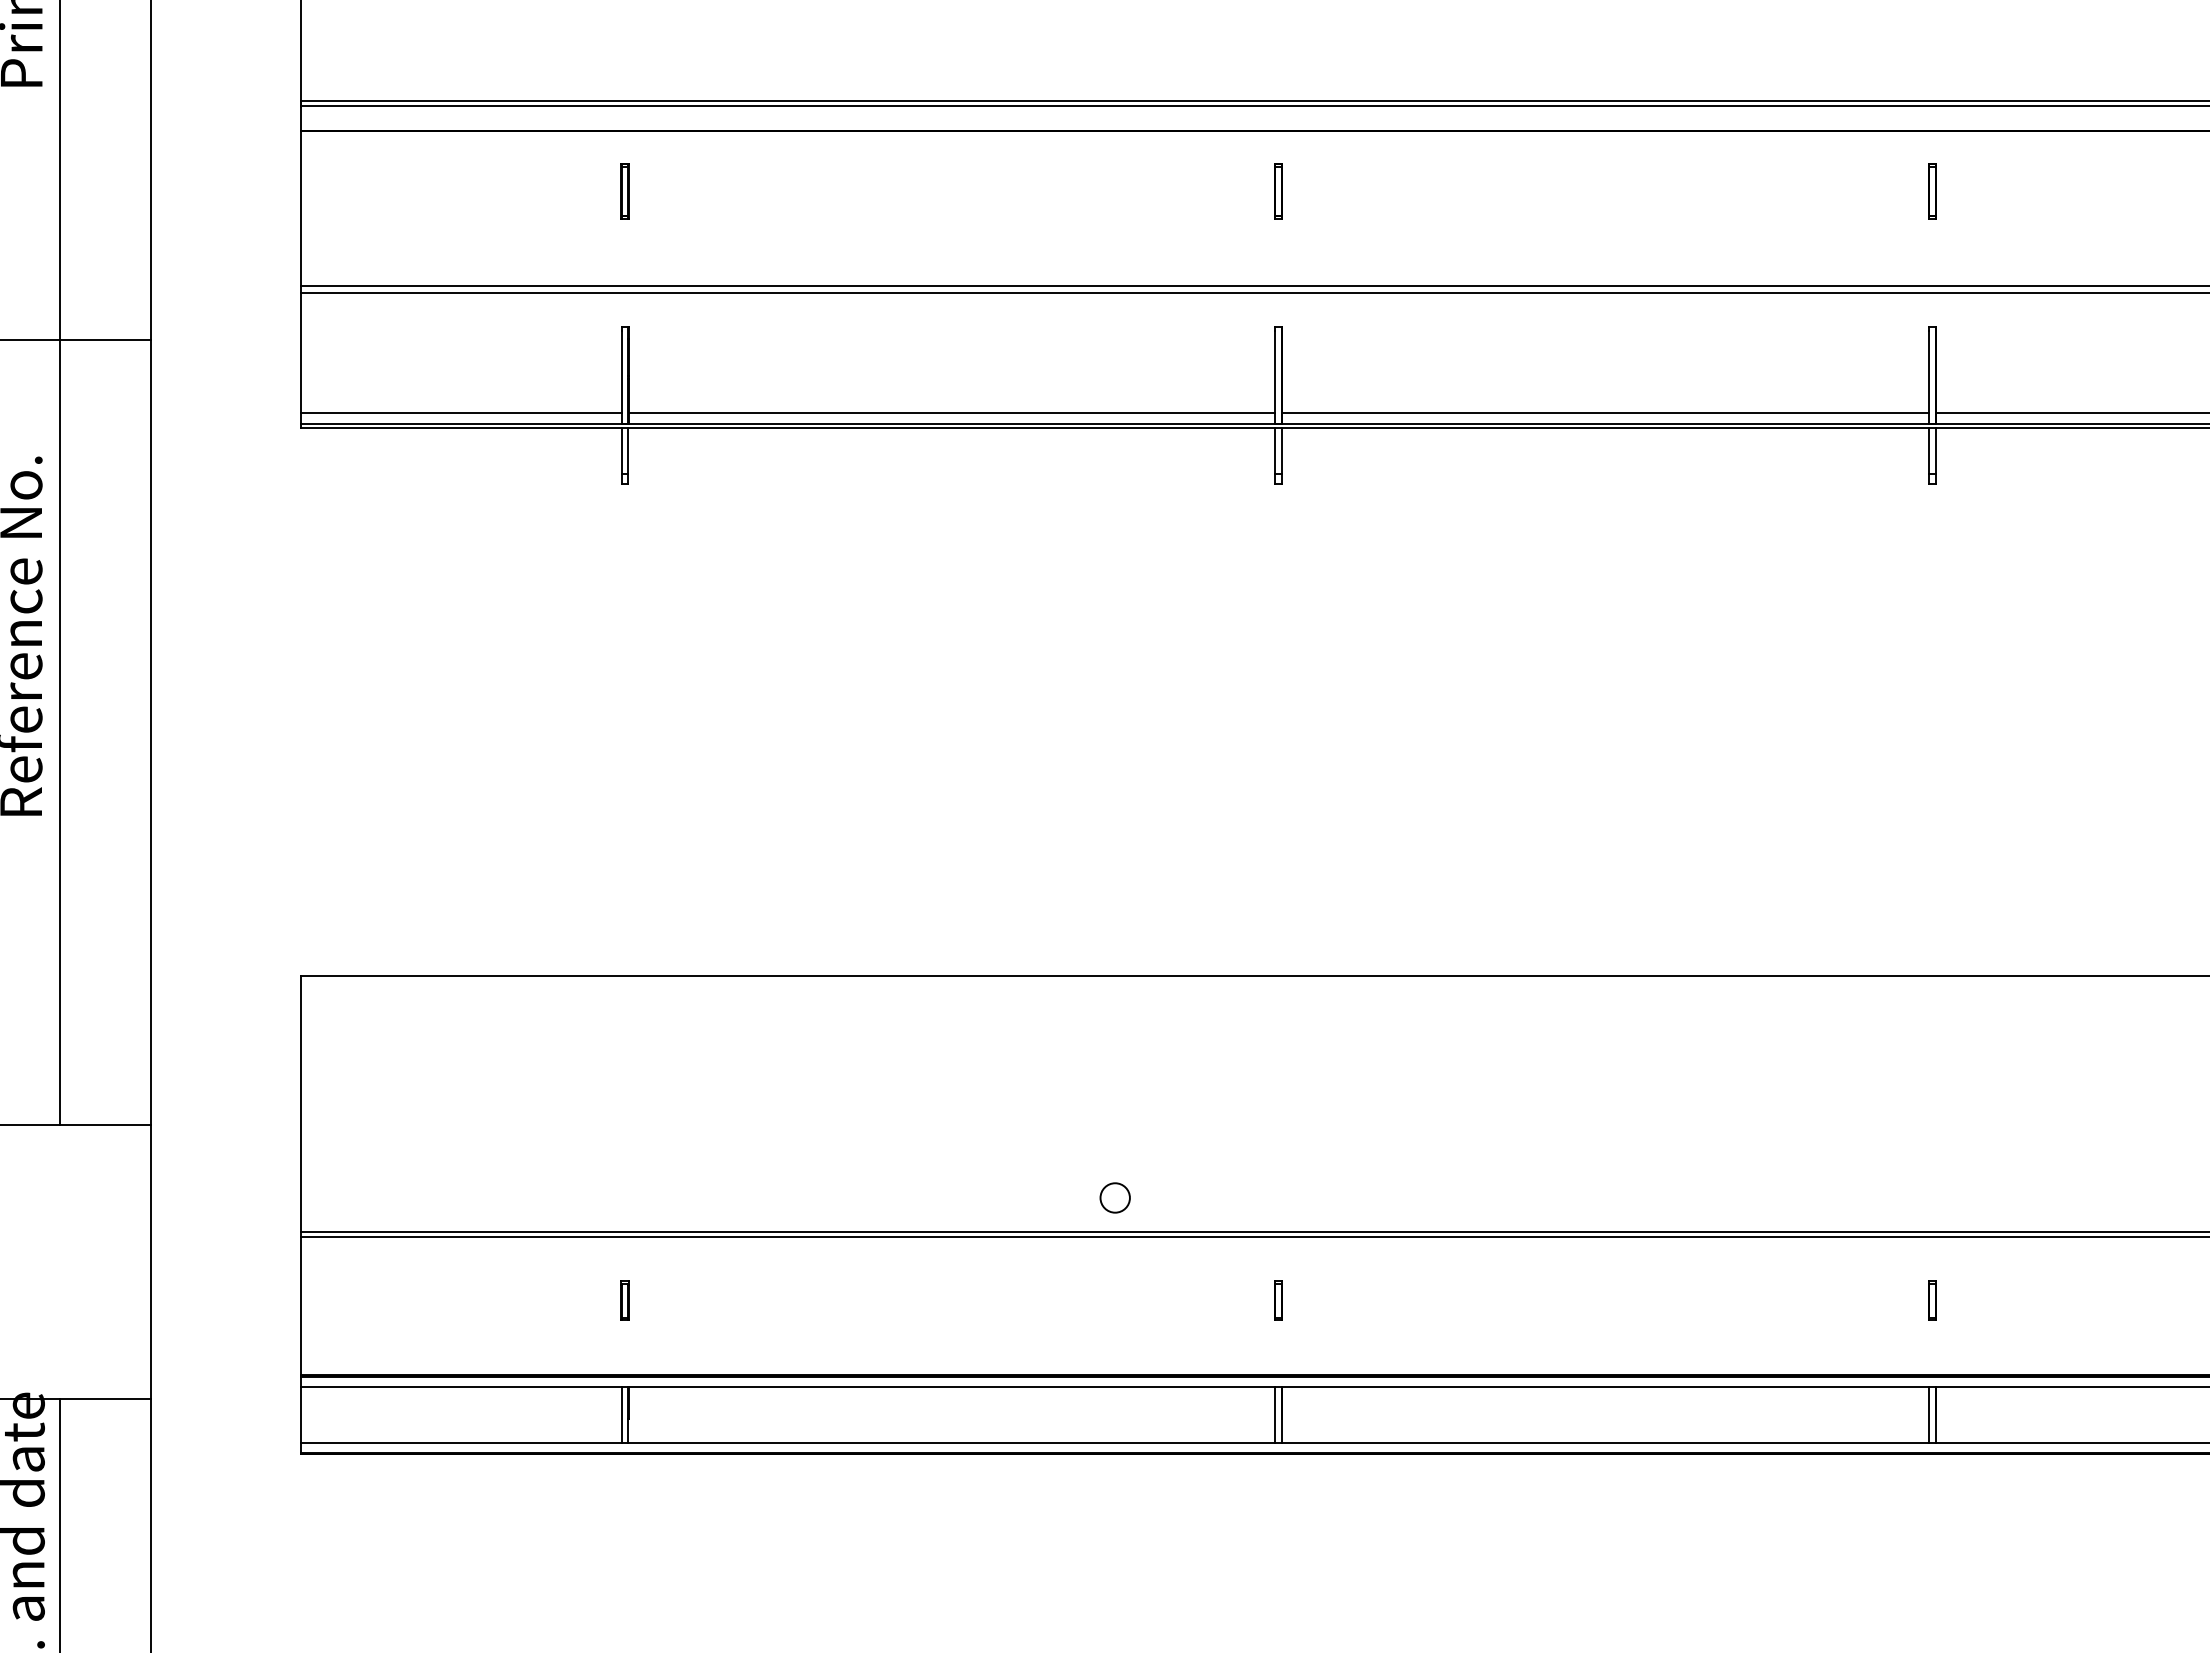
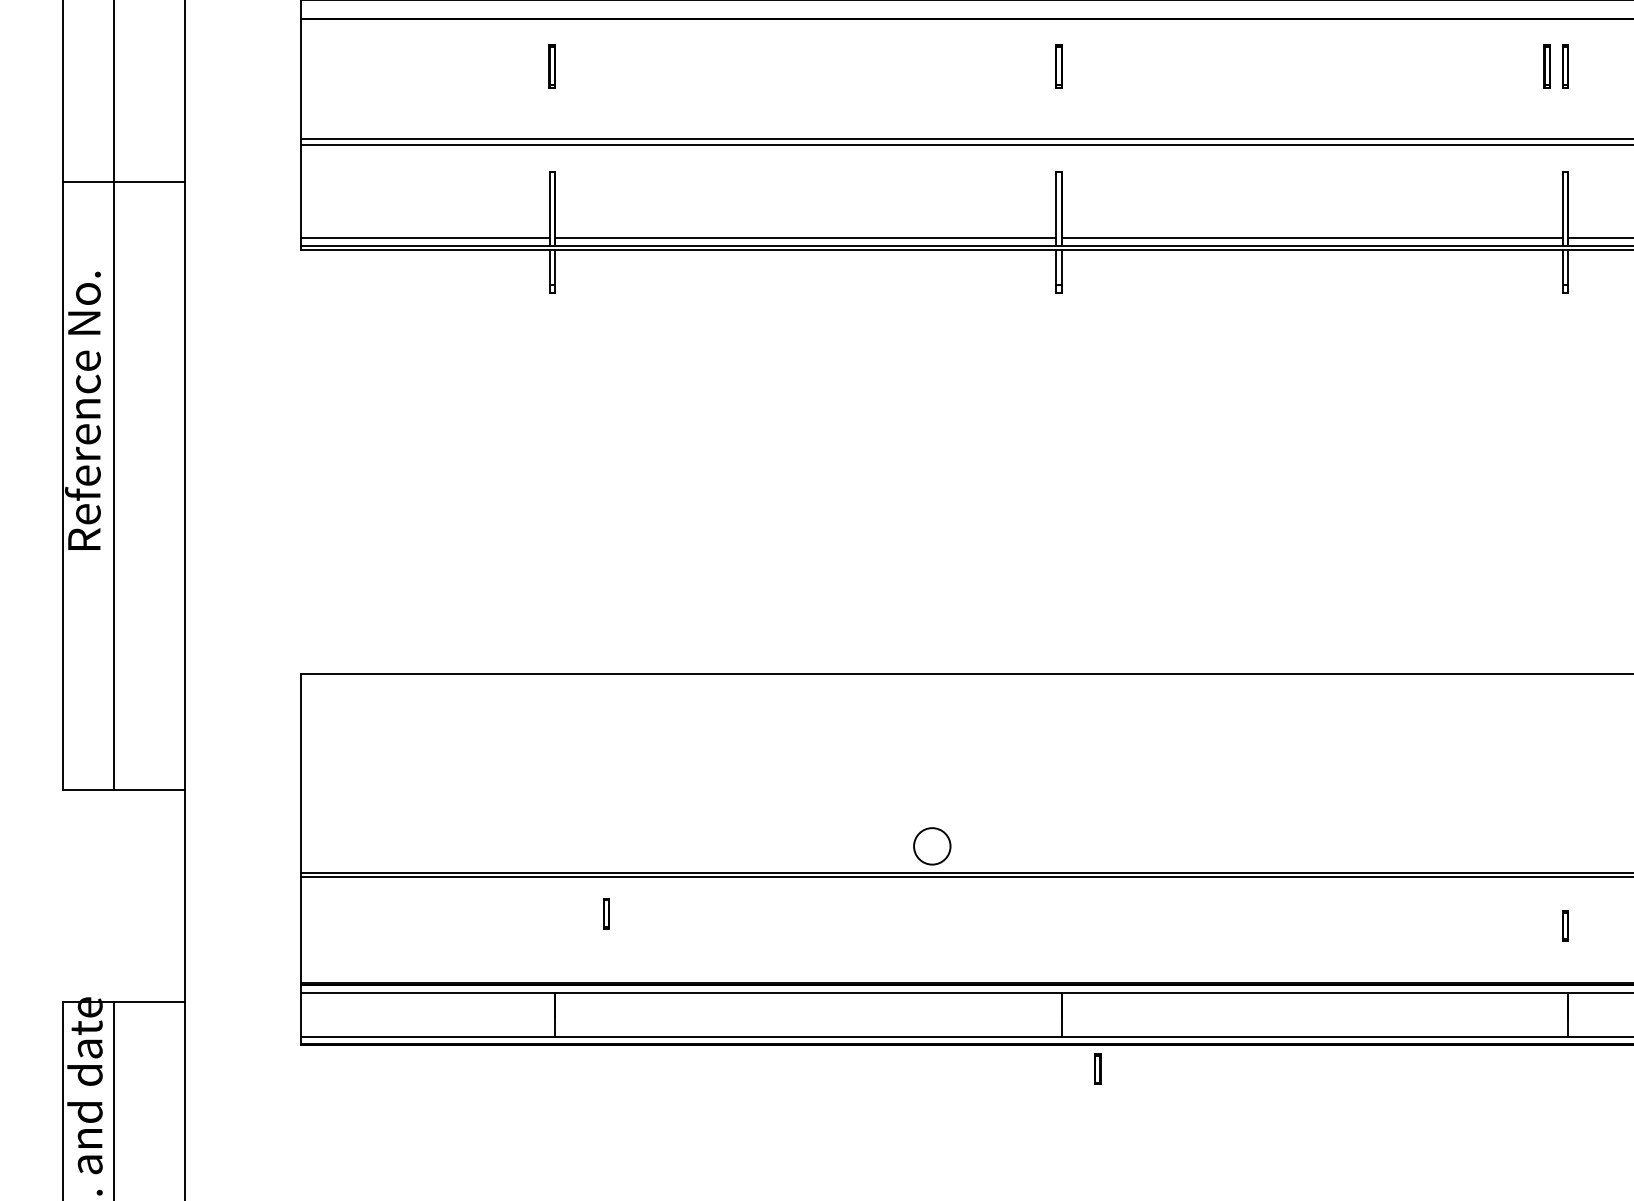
part: (1908, 191) -> (1547, 66), added
circle: (1114, 1197) -> (931, 846), size x1.6
part: (624, 1300) -> (606, 913), moved
part: (1278, 1300) -> (1097, 1069), moved
line: (621, 1415) -> (549, 1014), removed
line: (1275, 1415) -> (1056, 1014), removed
line: (1929, 1415) -> (1563, 1014), removed

